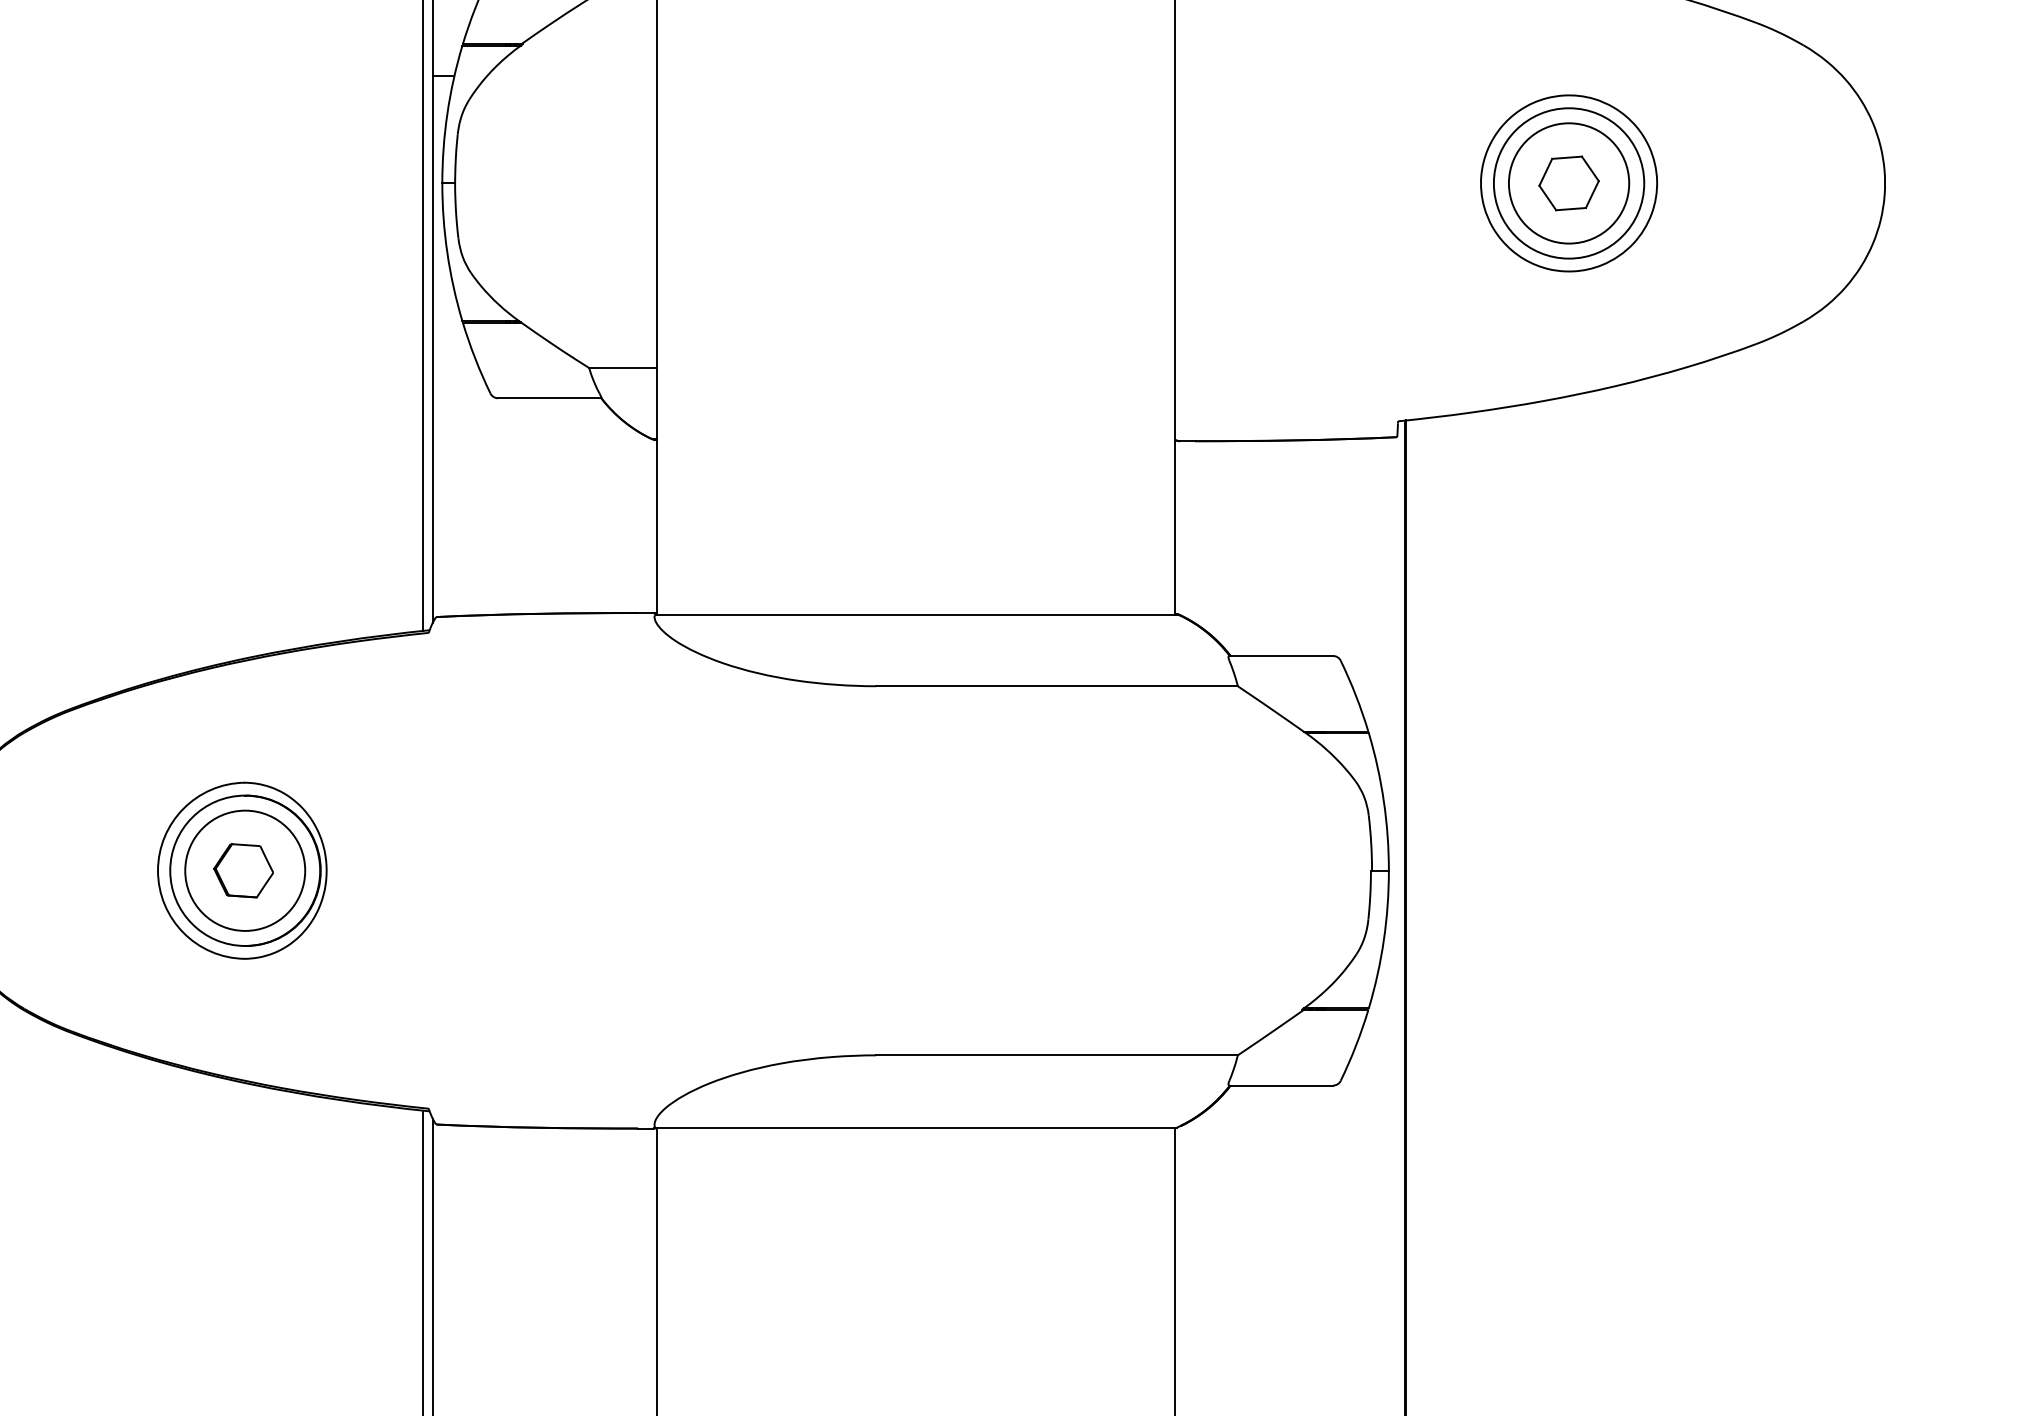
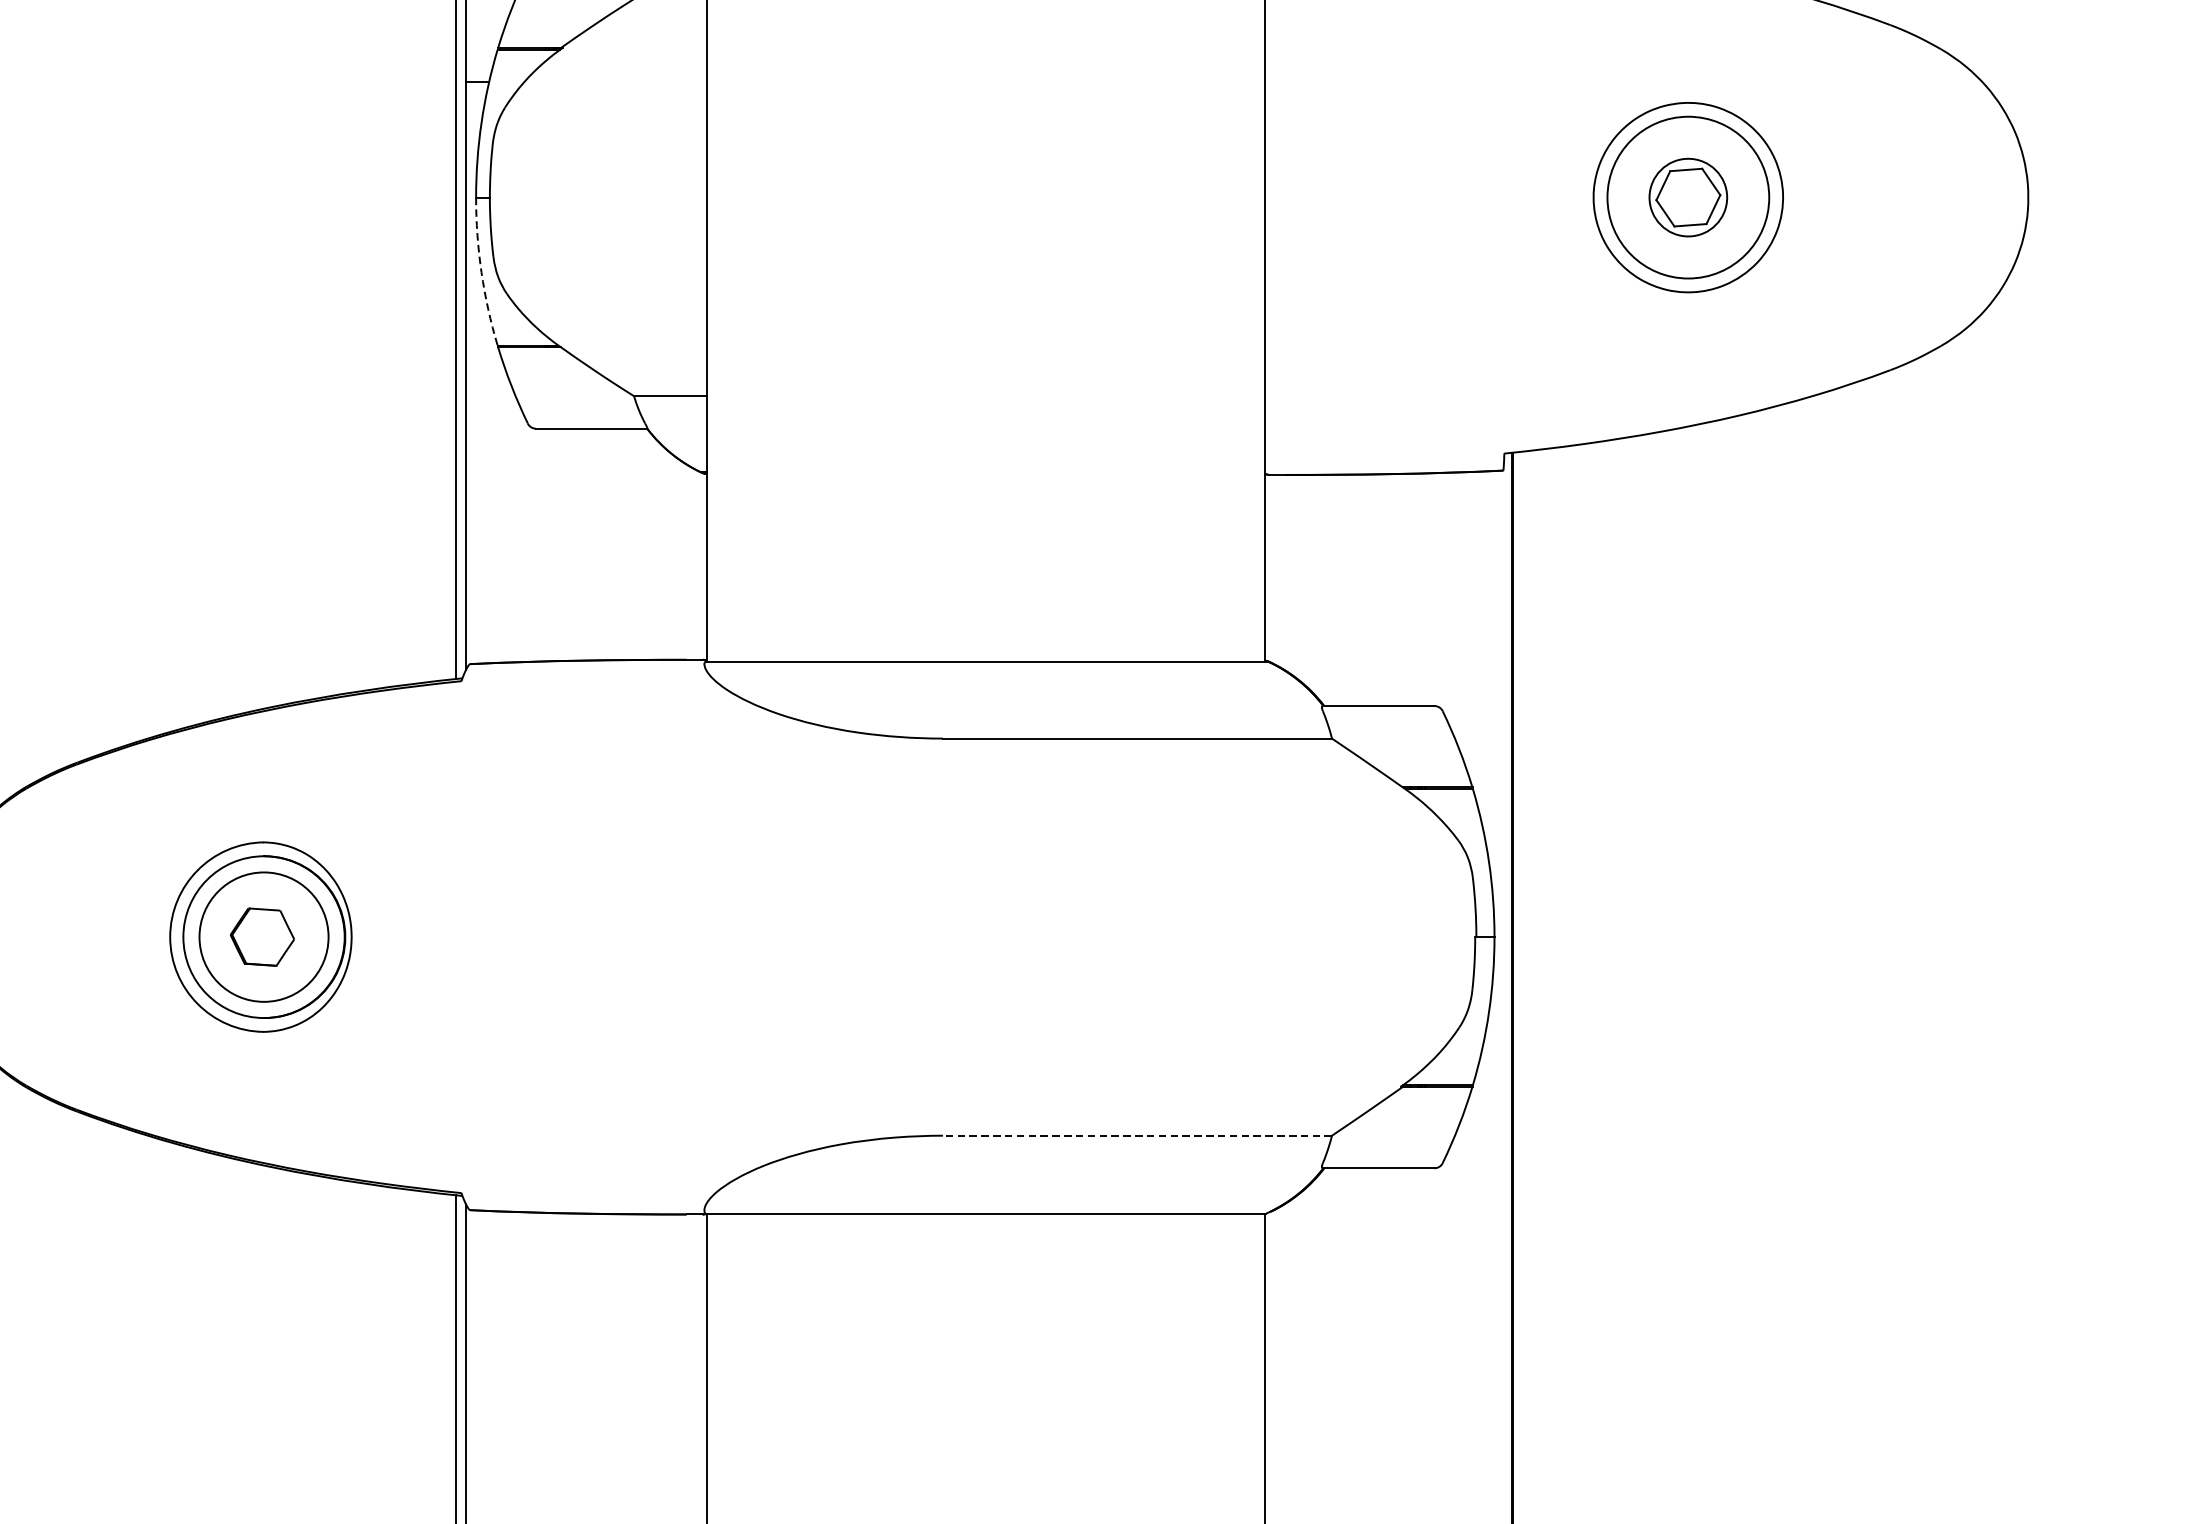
circle: (1568, 183) -> (1687, 197), size x0.6
arc: (447, 252) -> (481, 271), solid -> dashed
line: (1057, 1055) -> (1137, 1135), solid -> dashed

